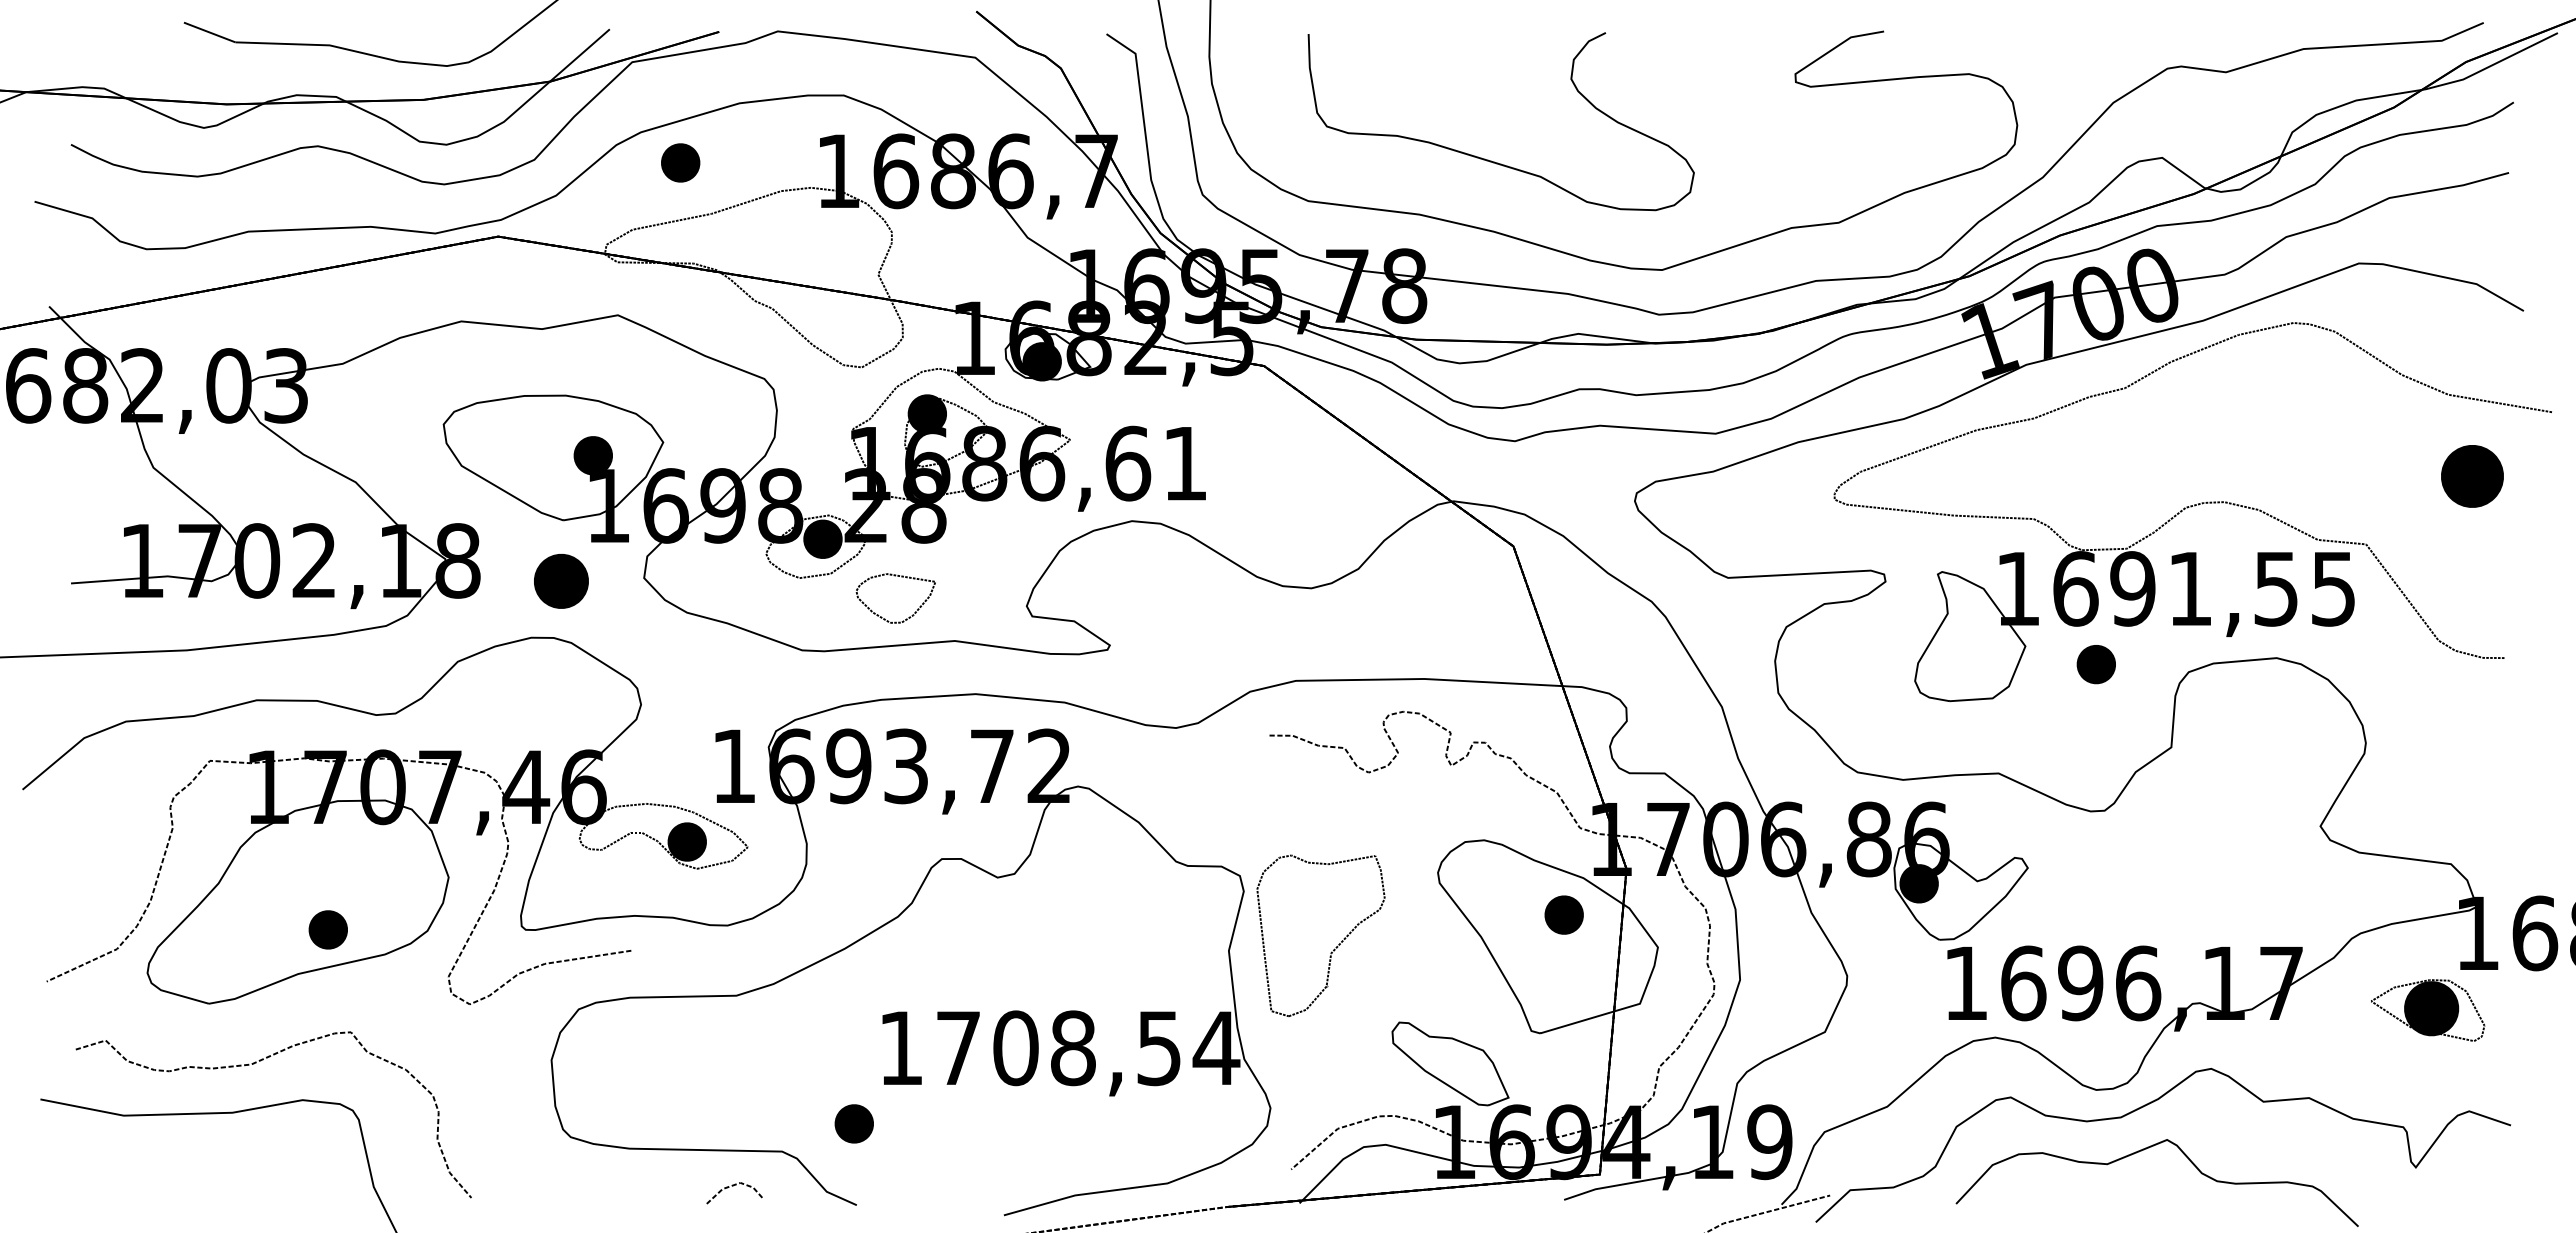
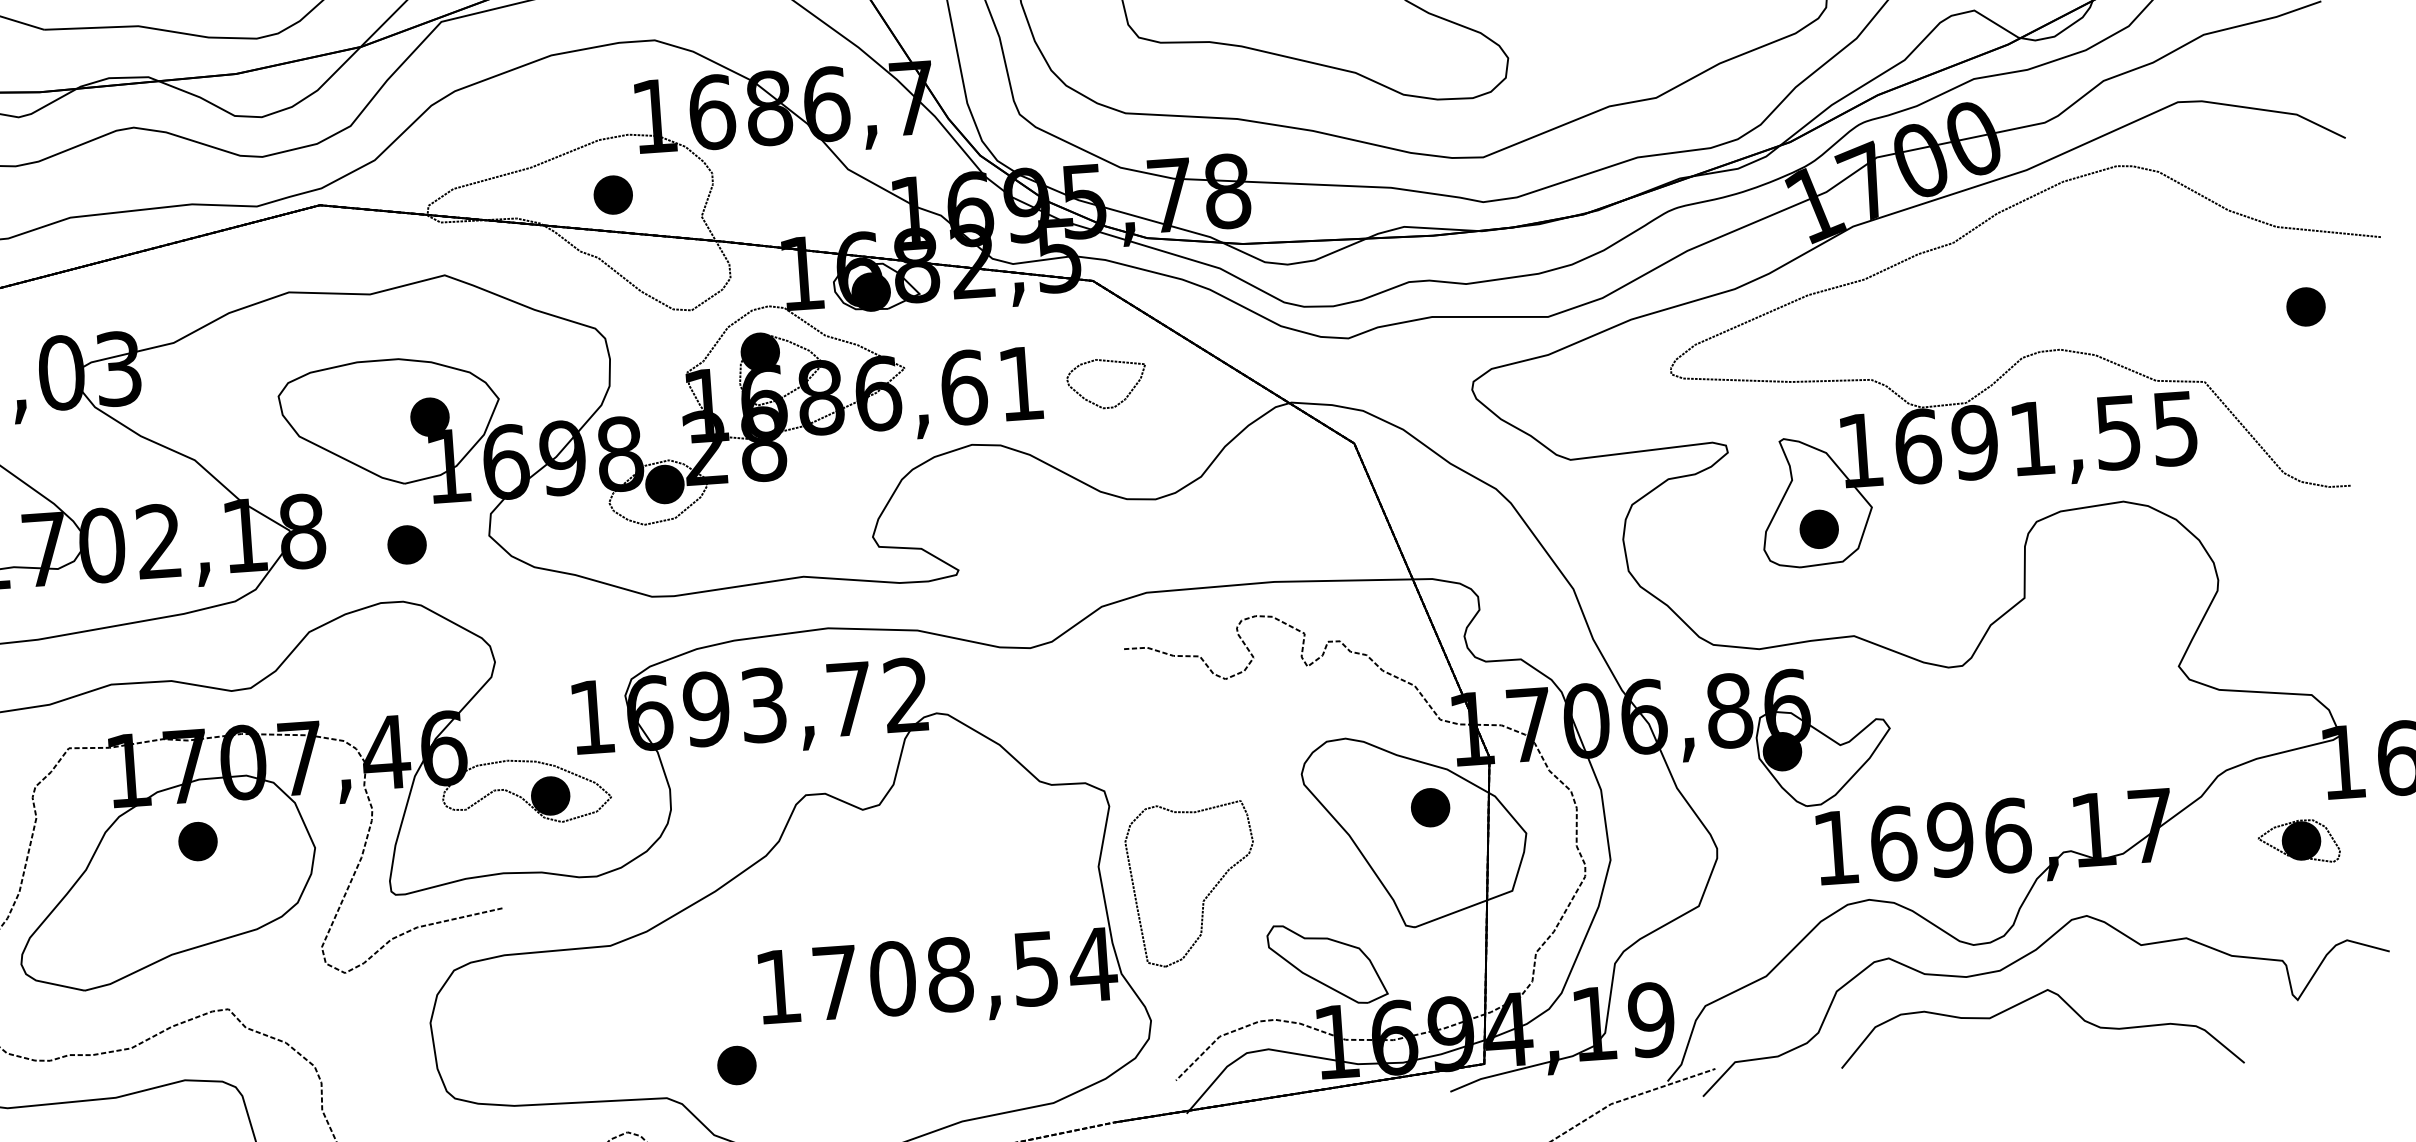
part: (680, 162) -> (613, 194), moved
part: (2472, 476) -> (2306, 306), size x0.62
part: (901, 577) -> (1111, 362), moved
part: (561, 581) -> (407, 544), size x0.71
part: (2095, 664) -> (1818, 529), moved
part: (327, 929) -> (197, 841), moved
part: (1334, 948) -> (1206, 895), moved
part: (2428, 1009) -> (2299, 841), size x0.71

